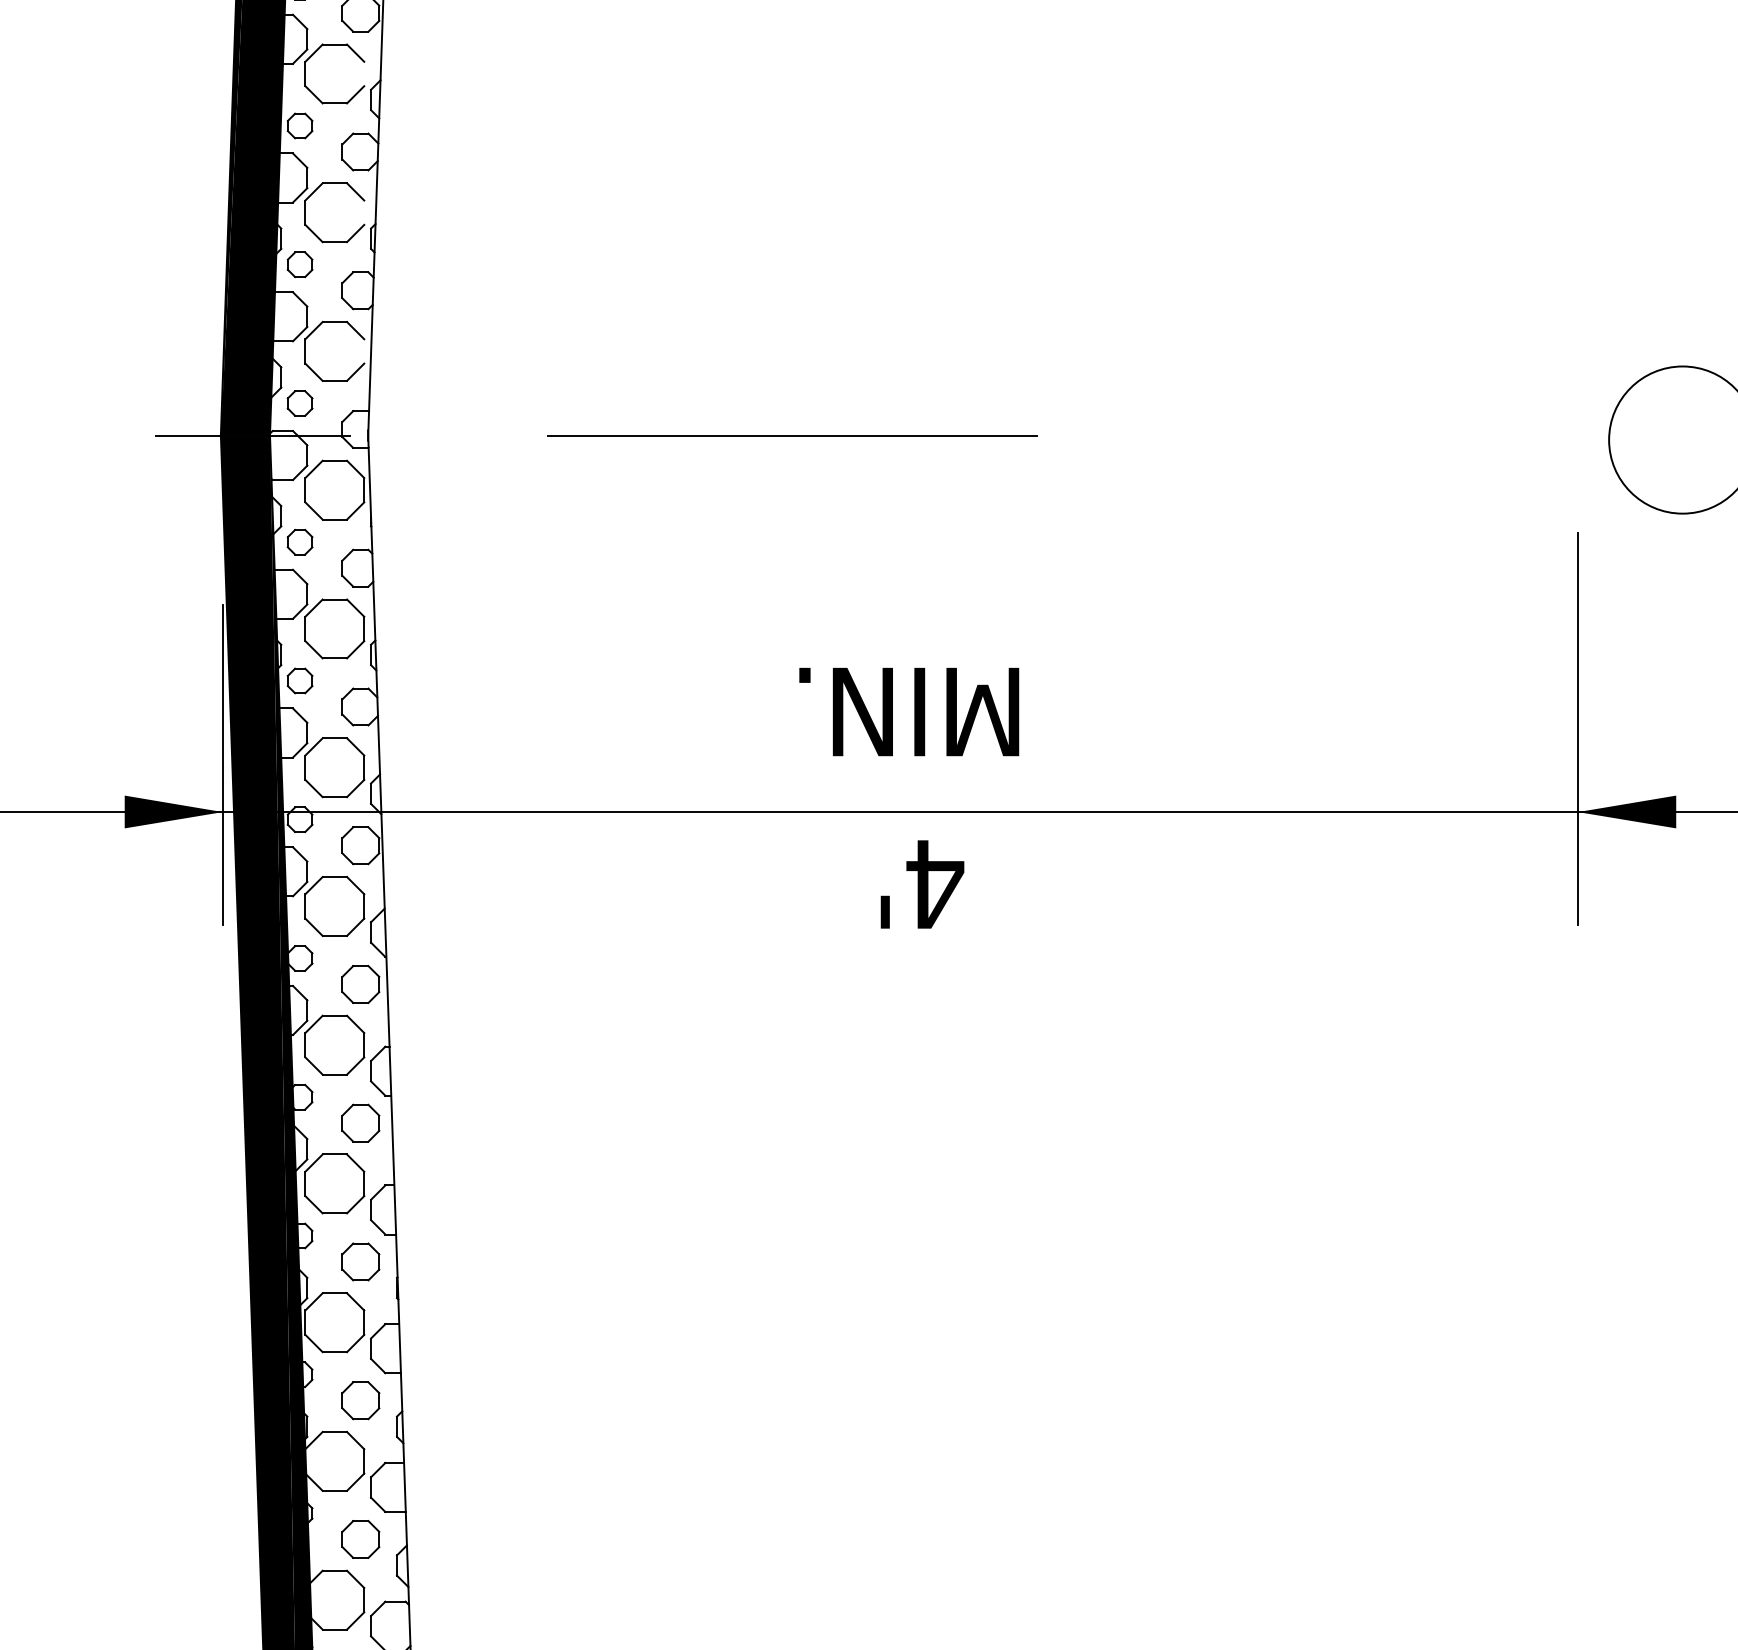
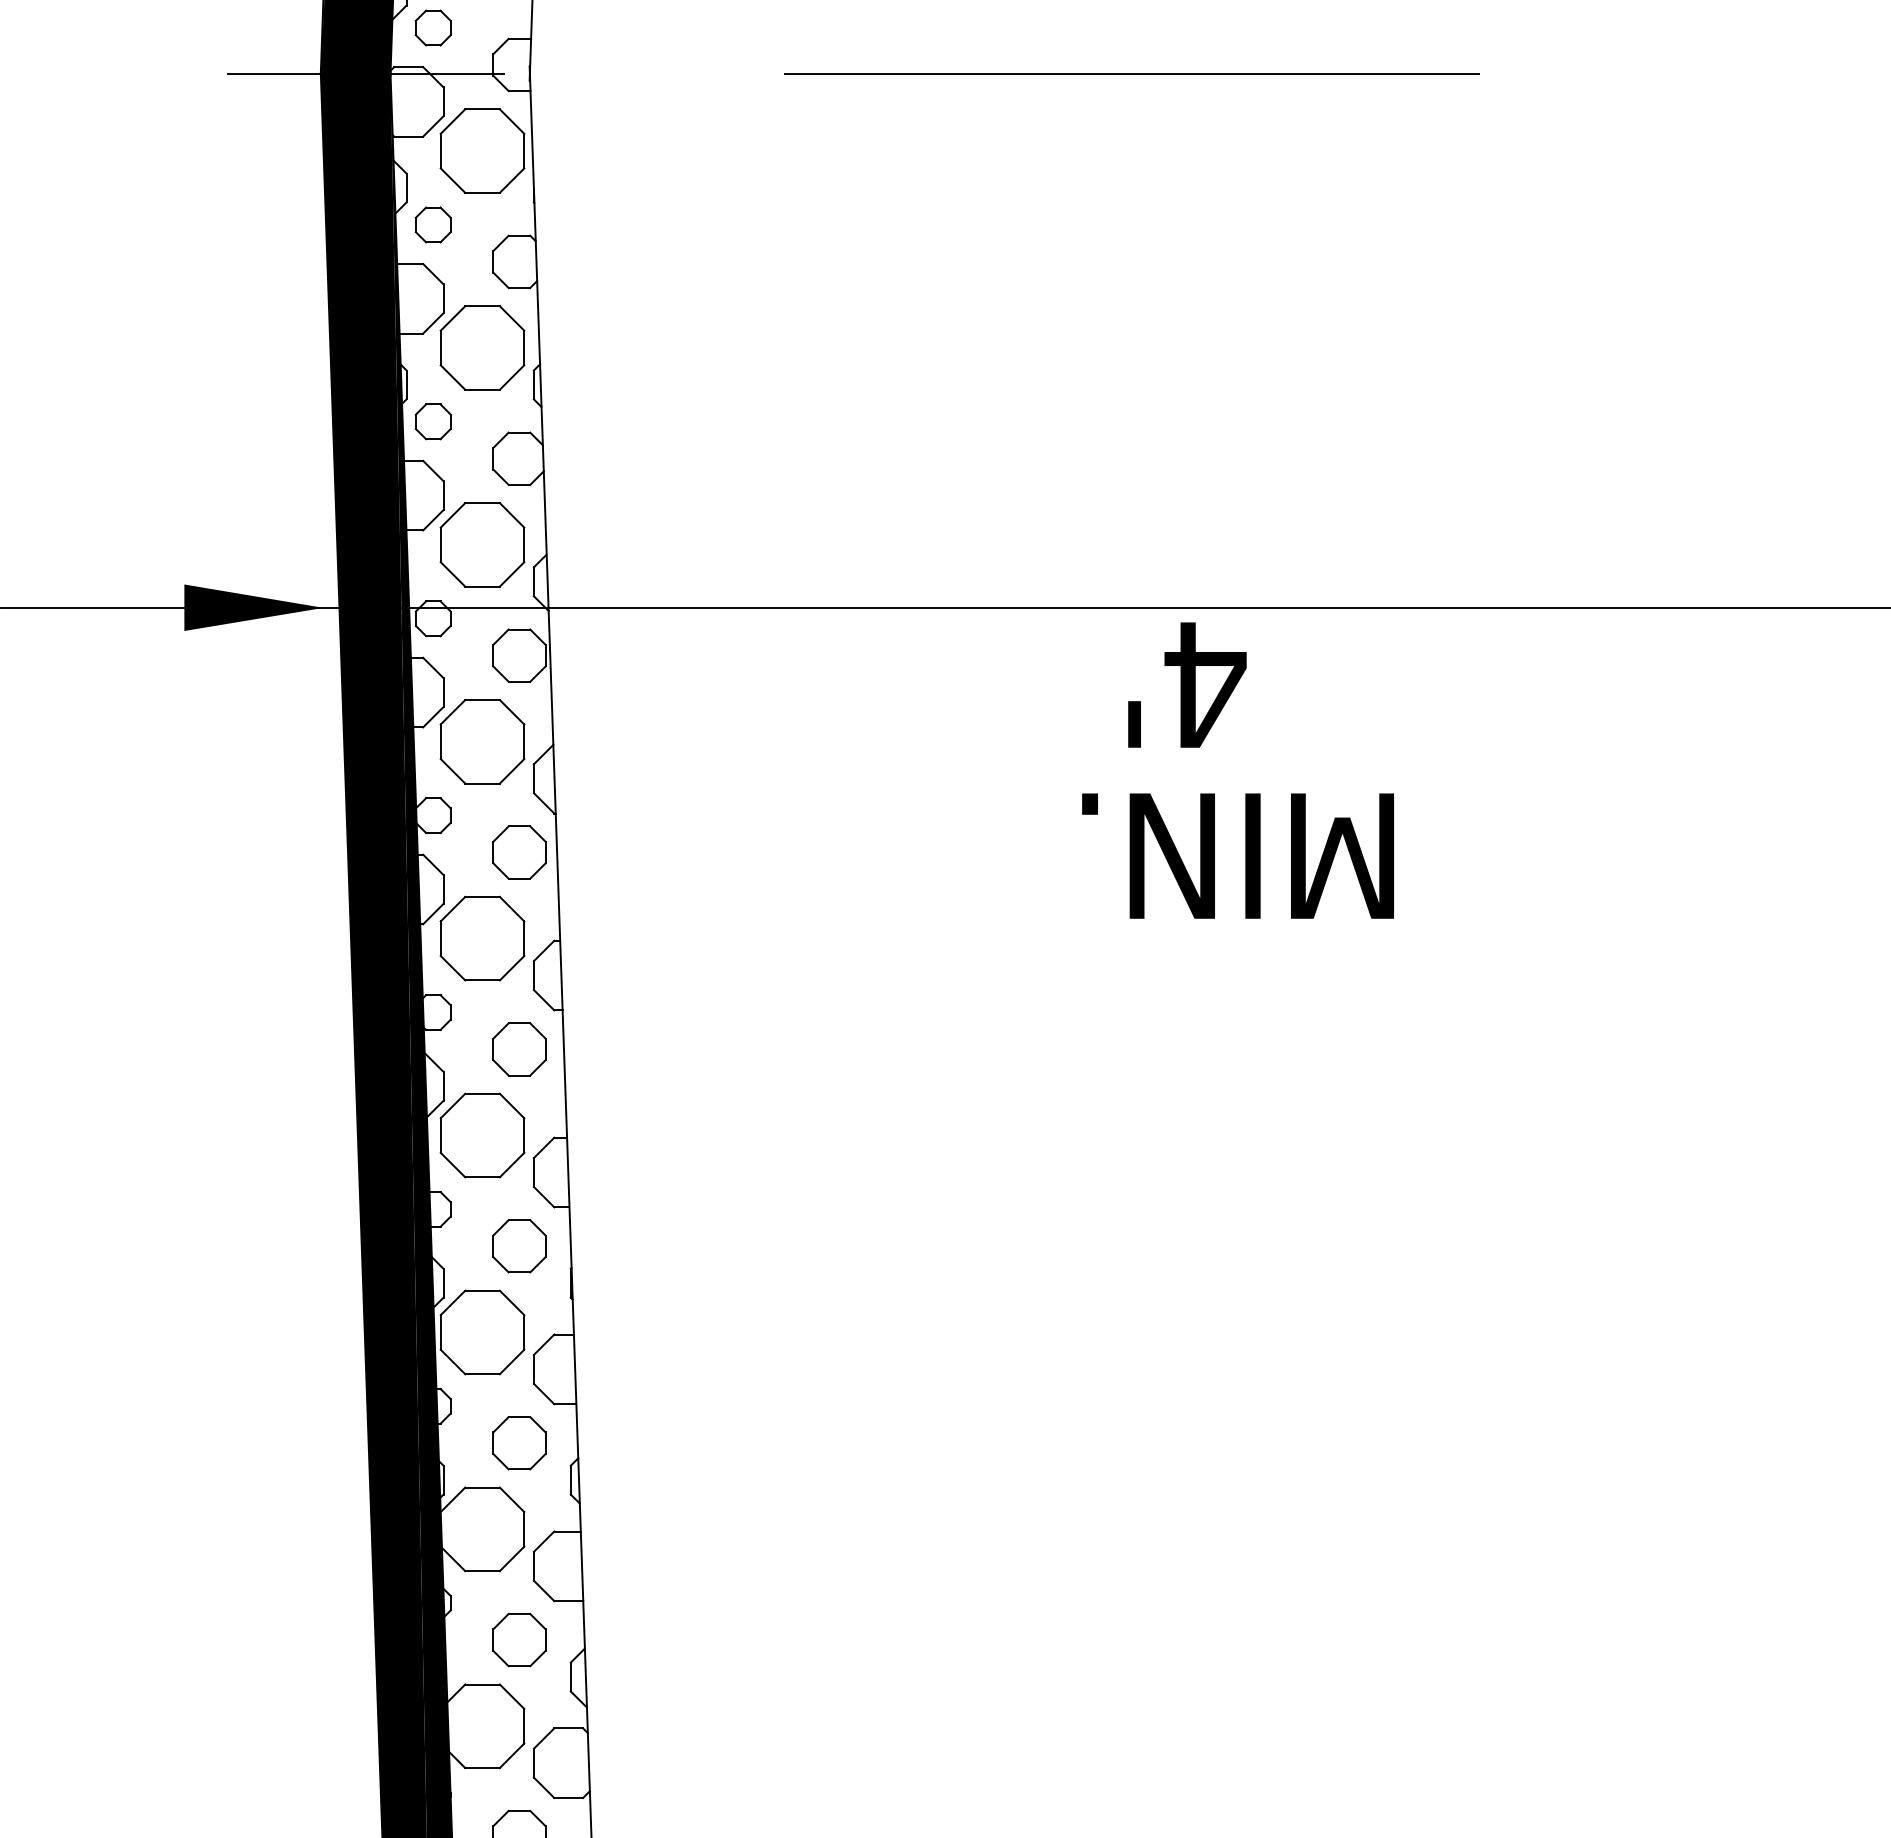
text: (909, 711) -> (1238, 855), moved
line: (222, 764) -> (323, 540), removed
text: (922, 884) -> (1187, 685), moved

